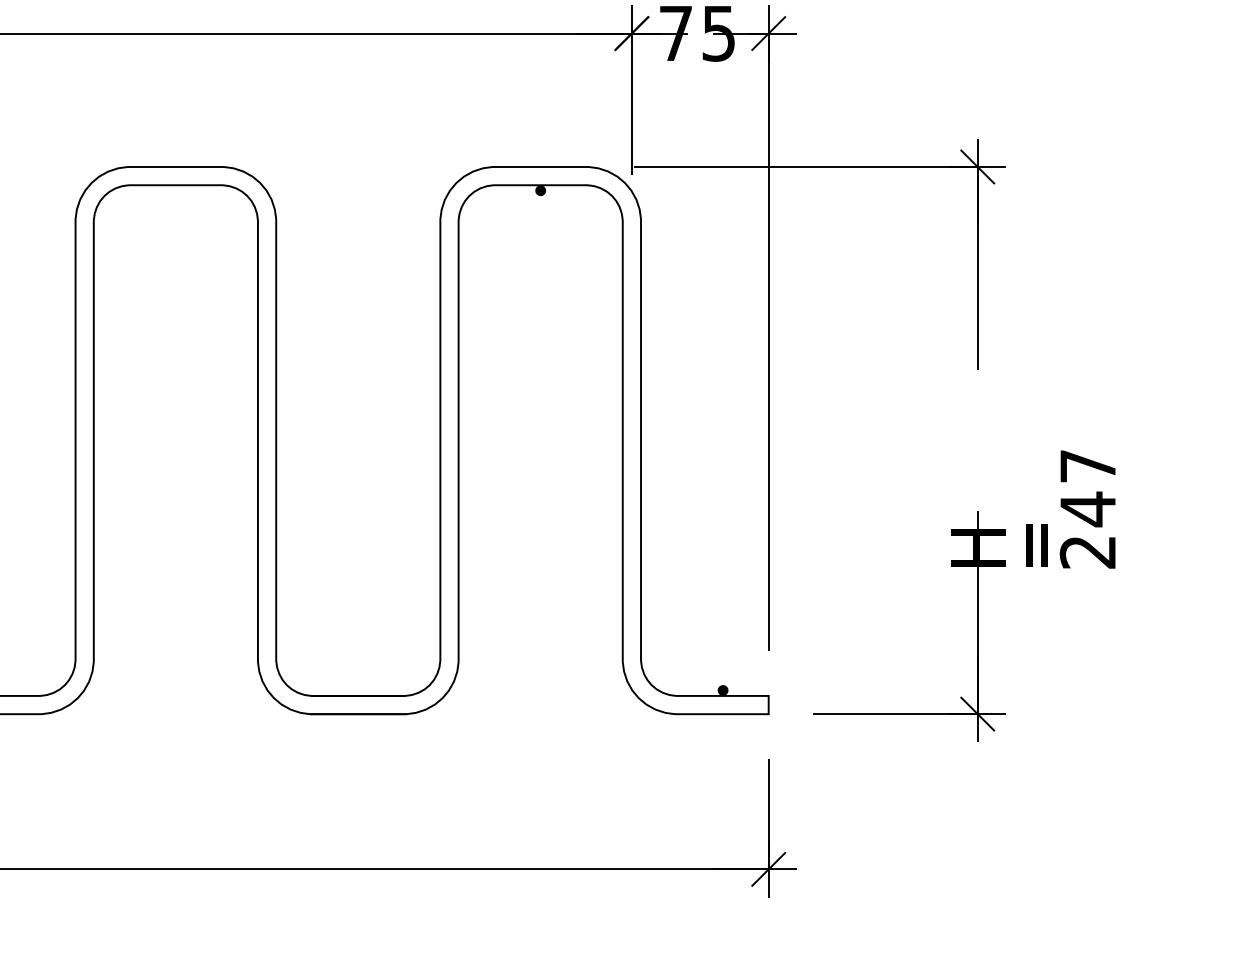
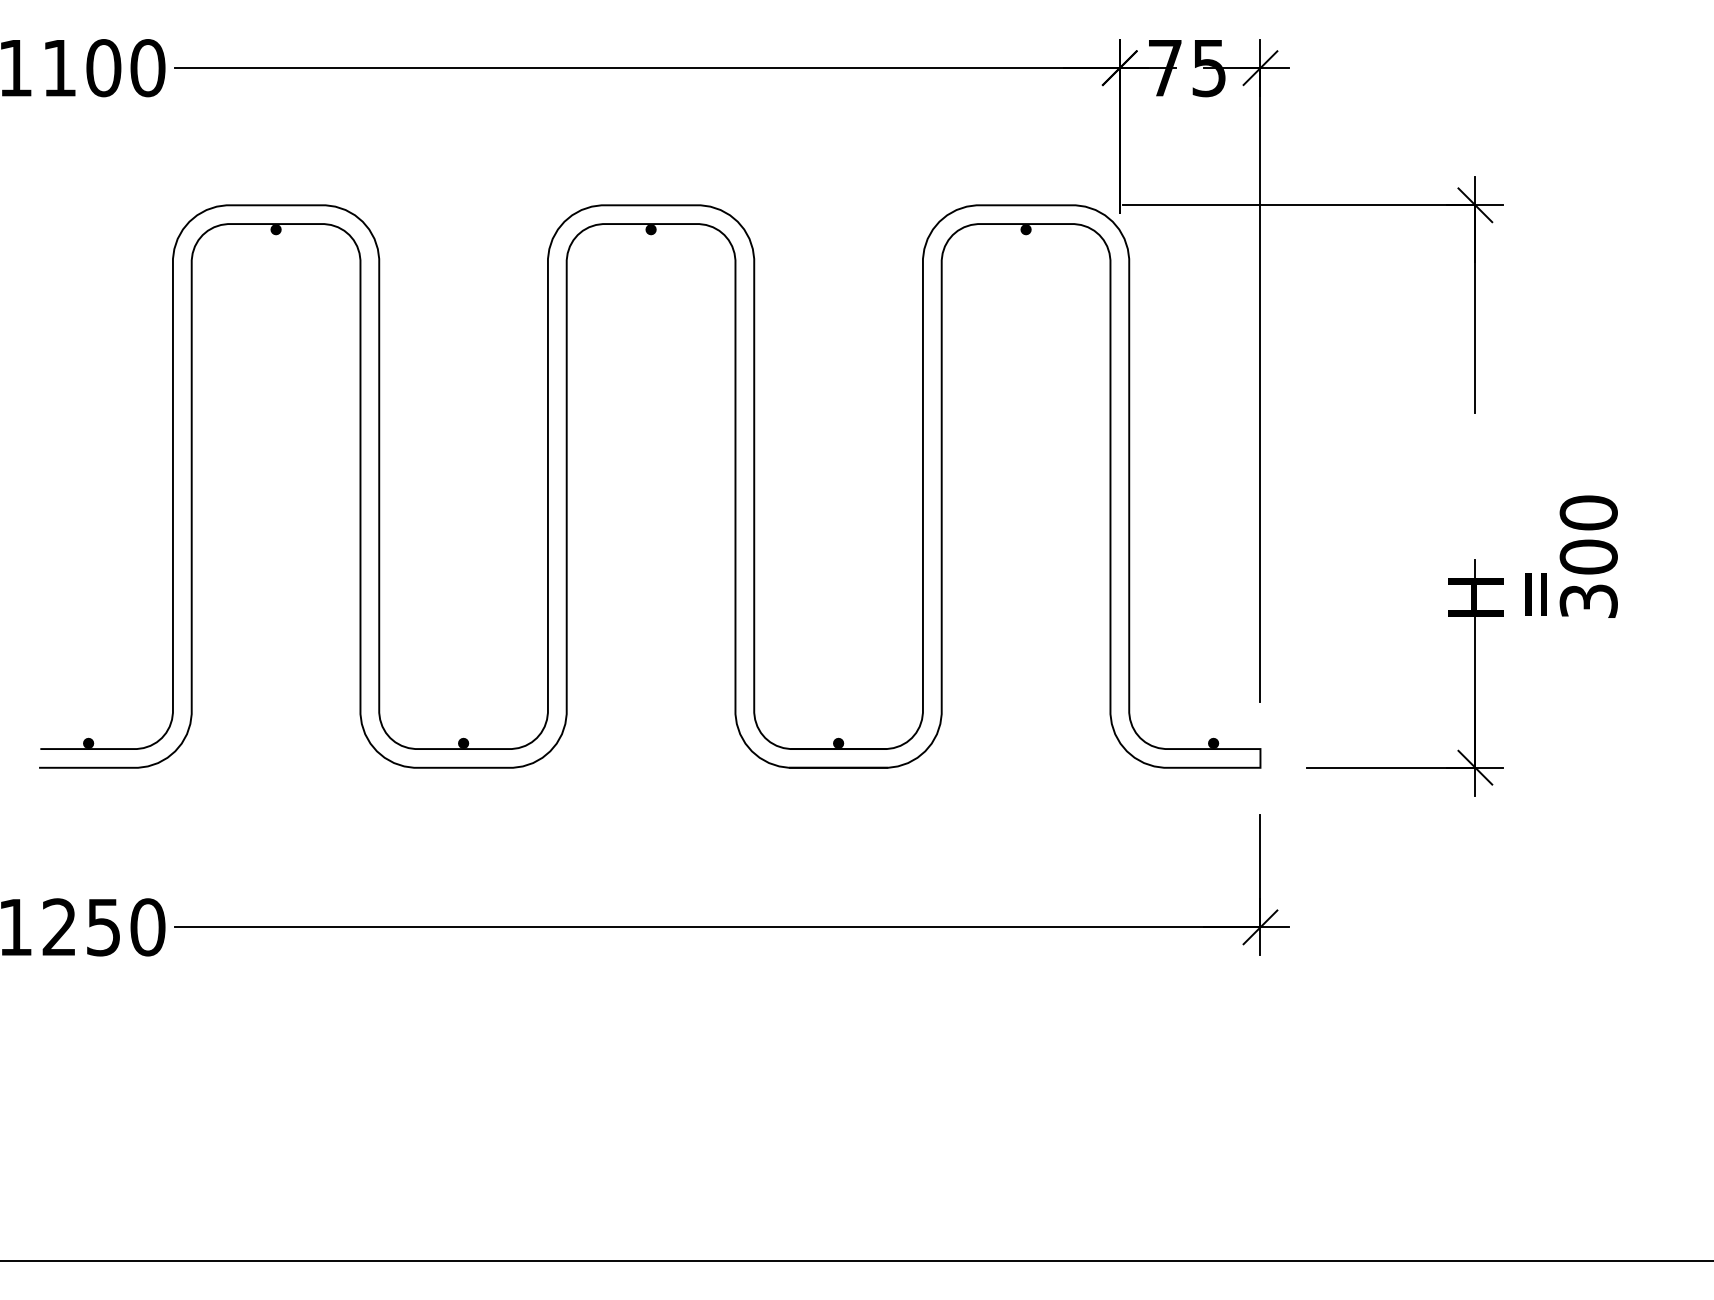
fill: (175, 190) -> (650, 229), added
text: (1087, 508) -> (1588, 556), 247 -> 300
fill: (358, 690) -> (838, 743), added

